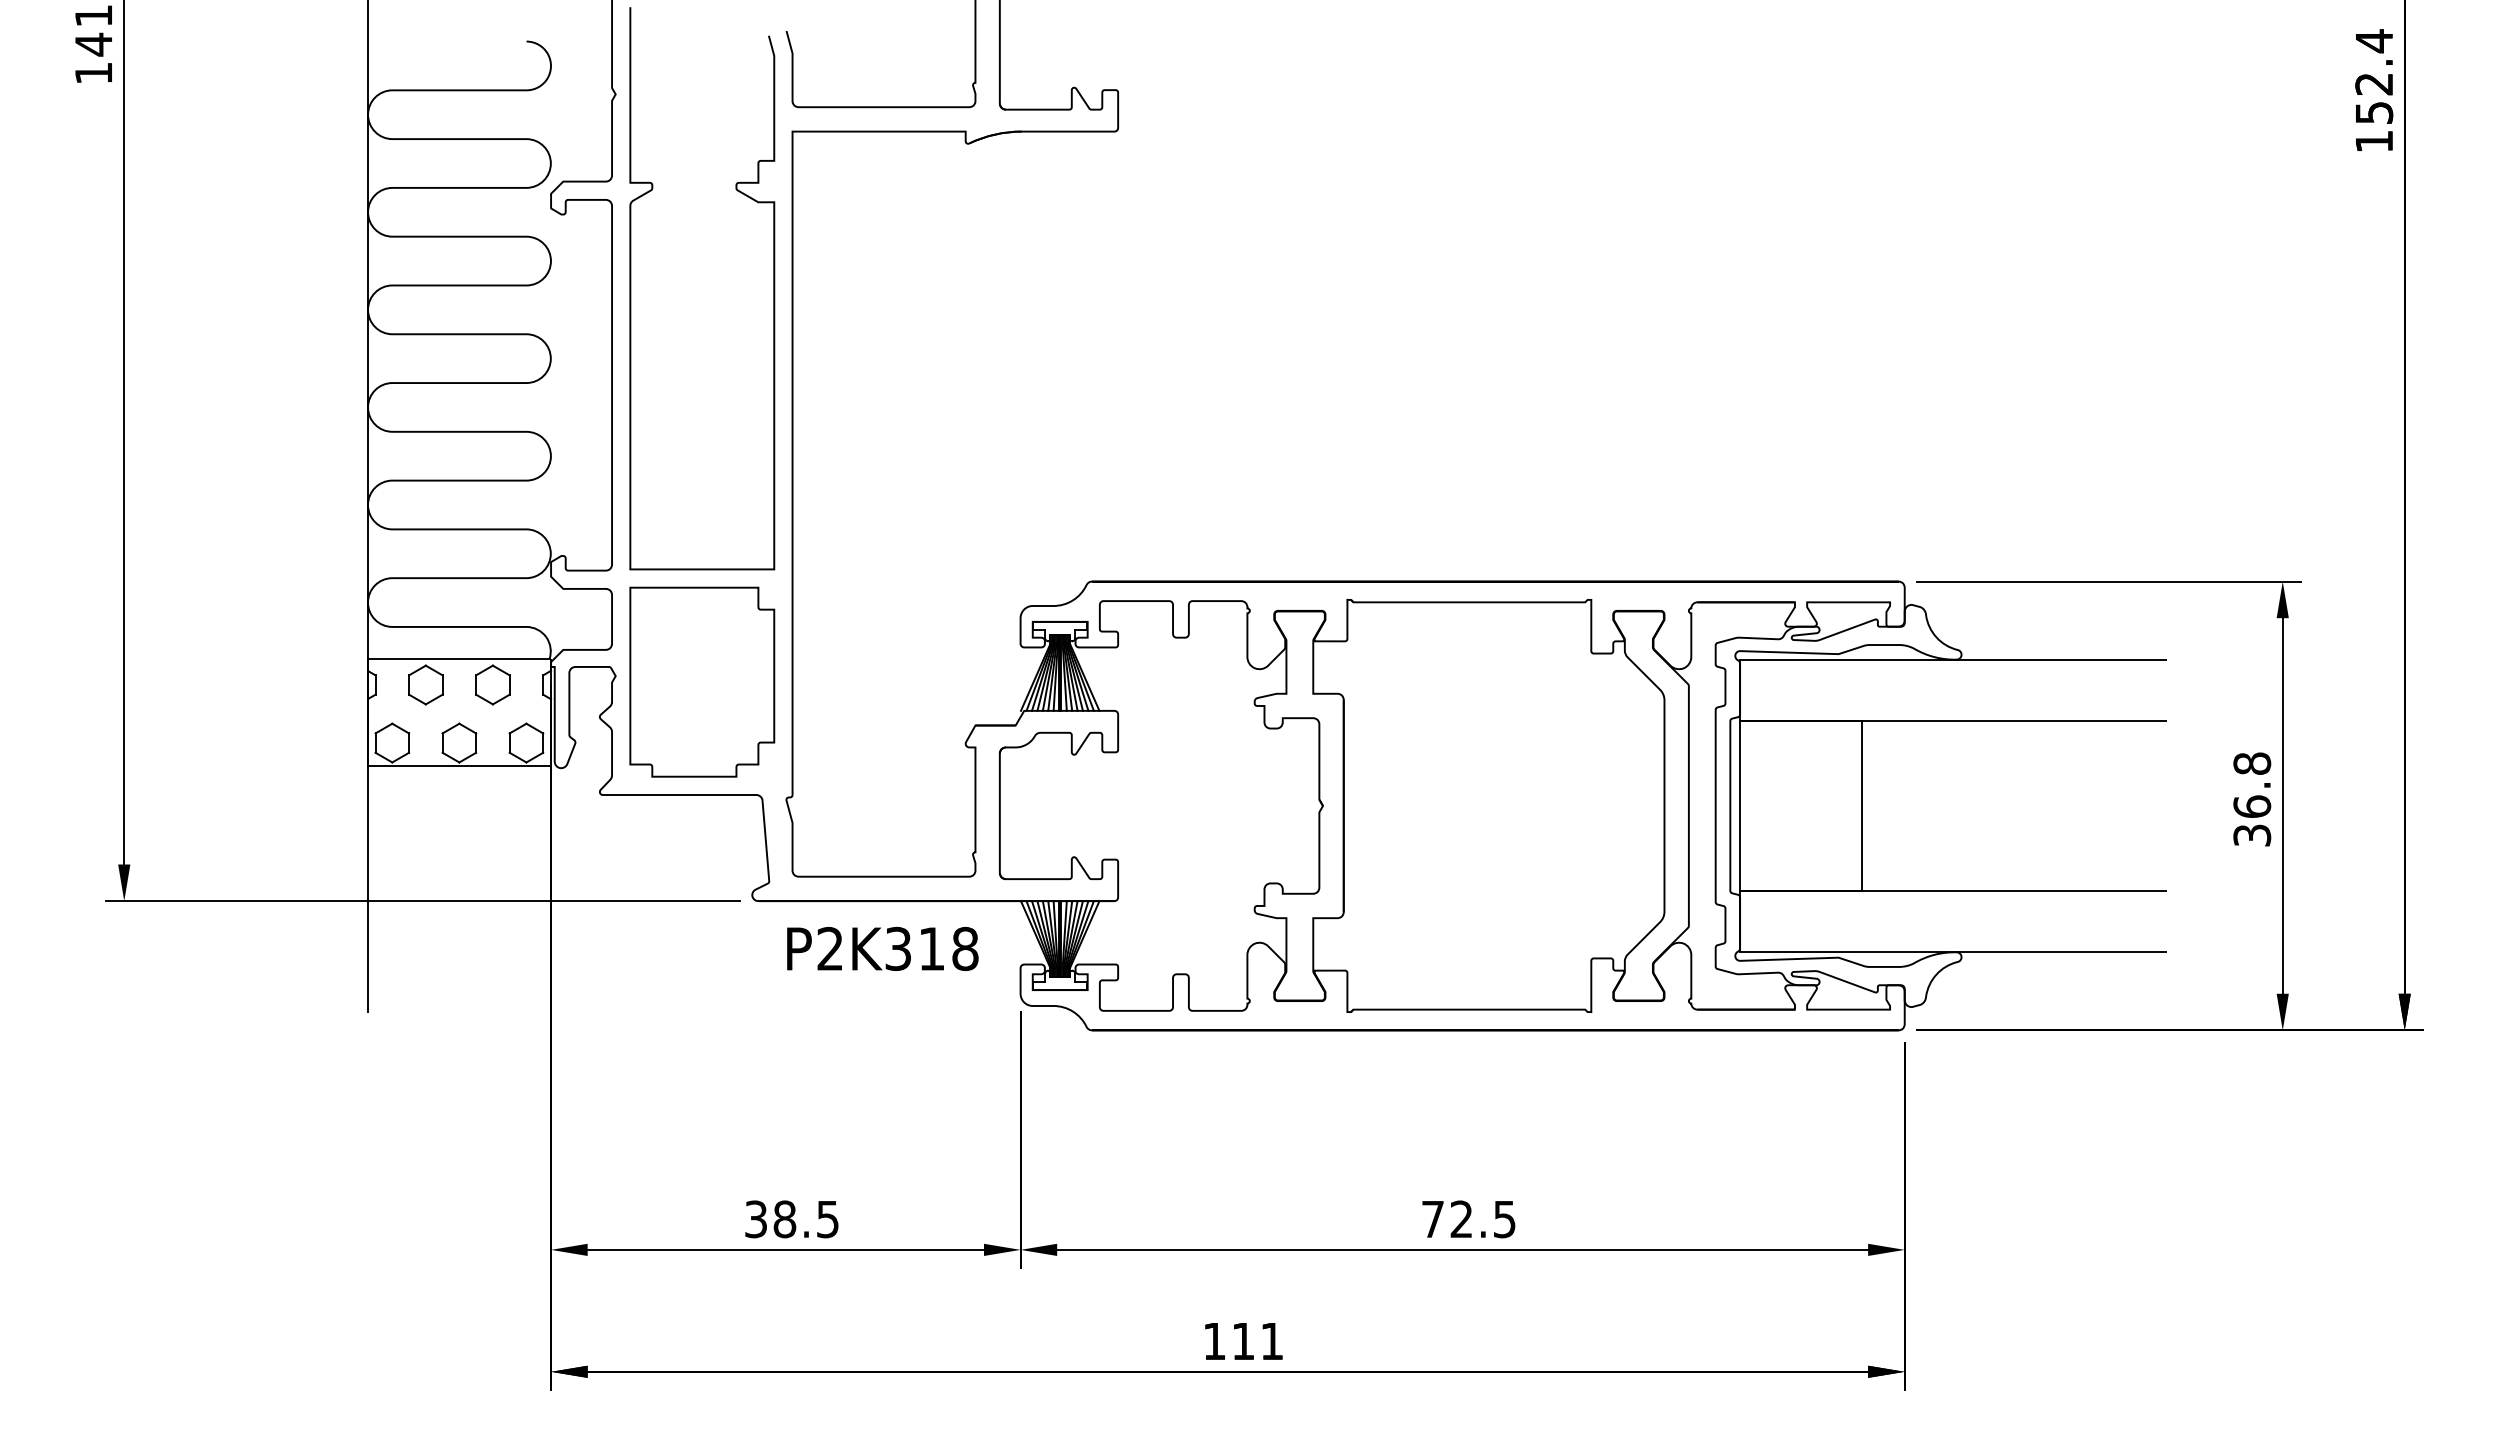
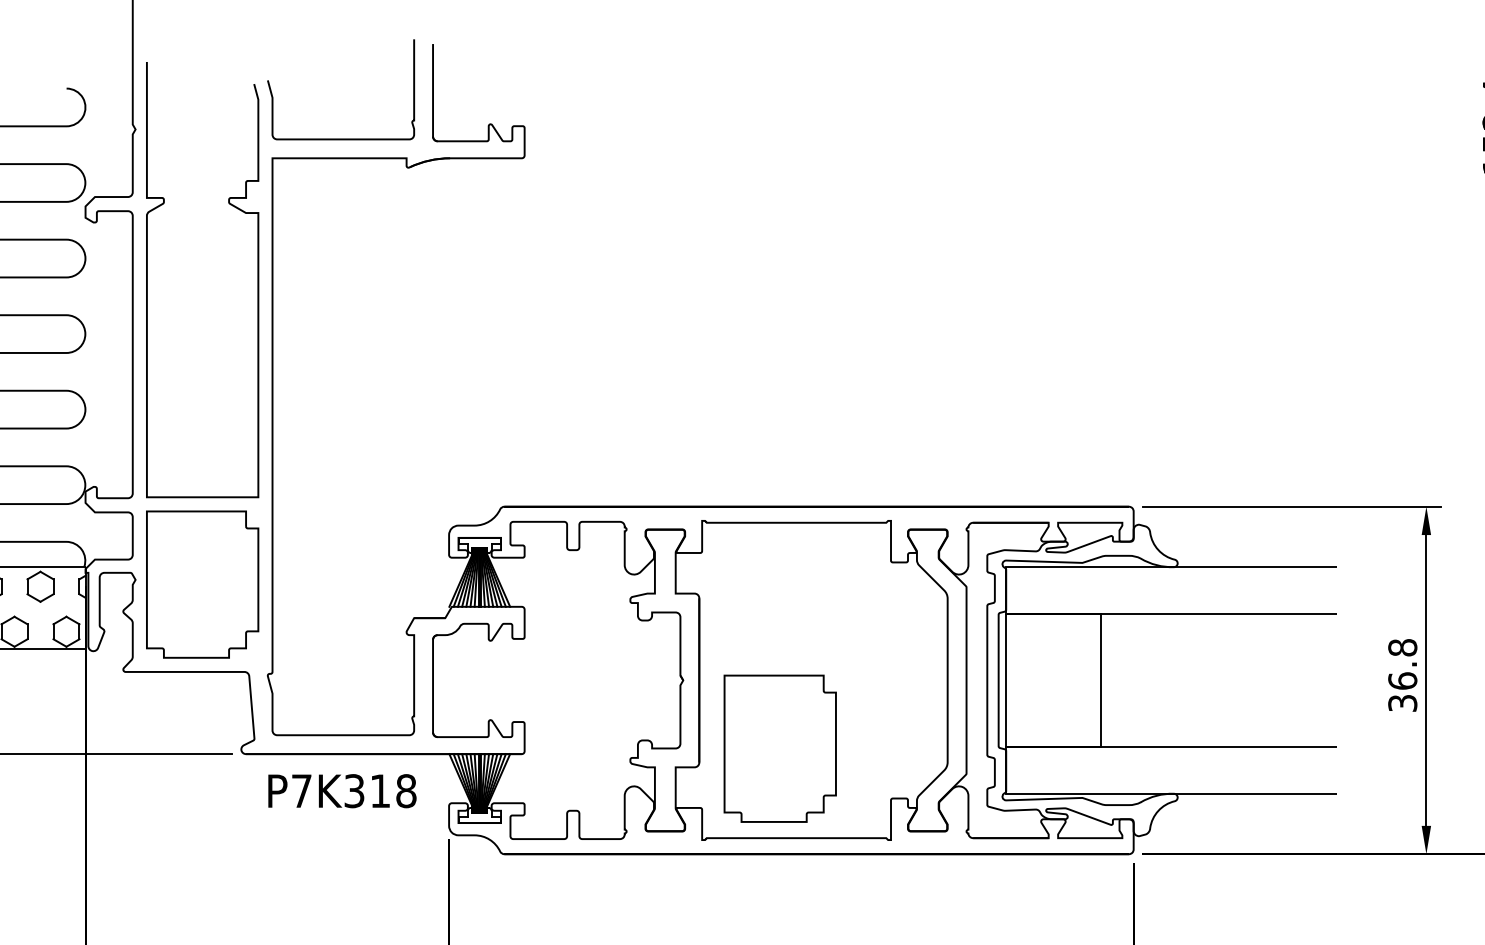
part: (1448, 893) -> (780, 748), added
text: (829, 948) -> (301, 790), P2K318 -> P7K318

